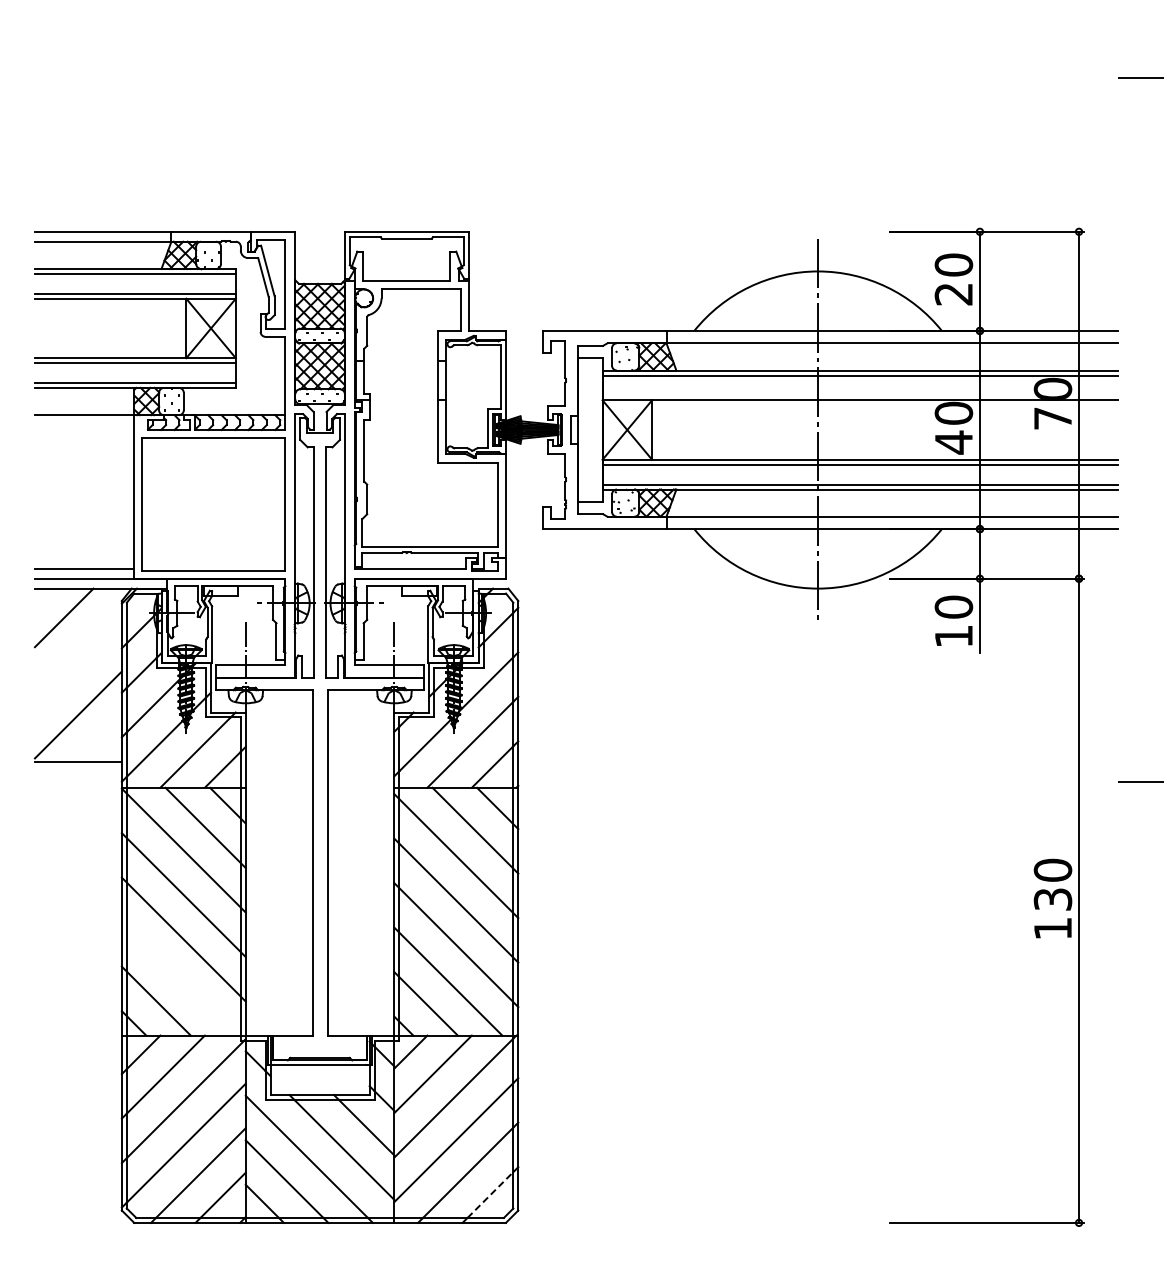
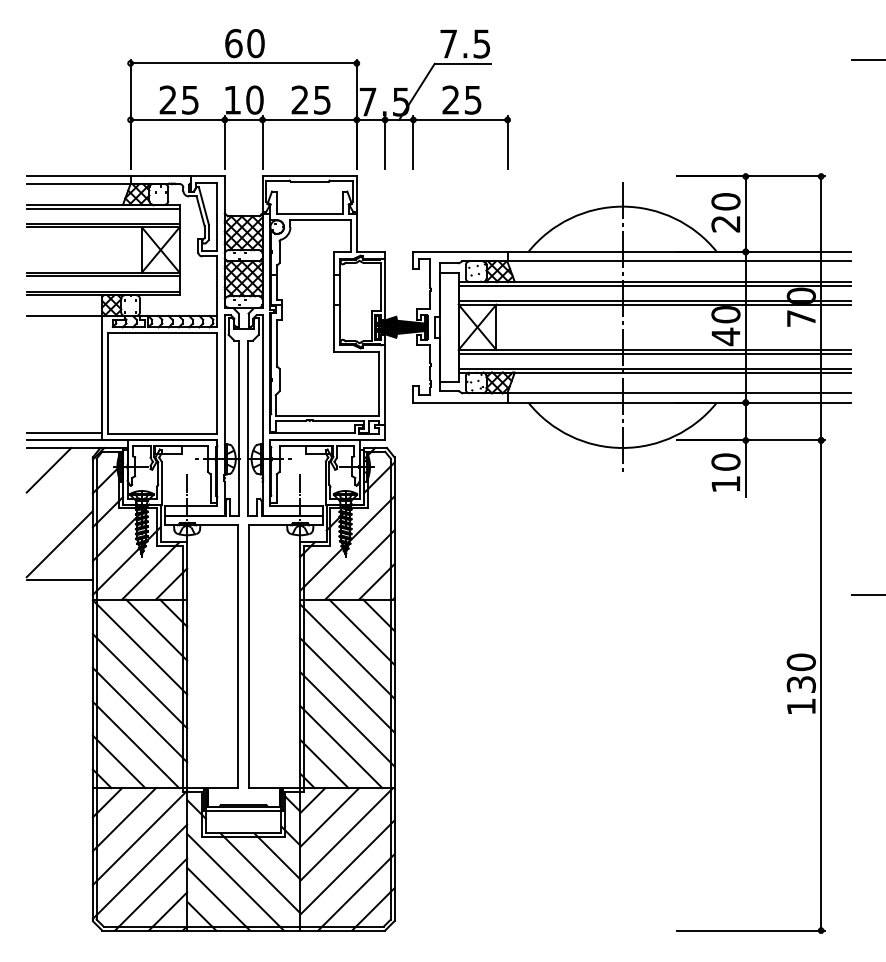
part: (418, 130) -> (318, 99), added
line: (859, 395) -> (654, 301), added
line: (178, 978) -> (135, 744), added
line: (490, 1194) -> (373, 909), dashed -> solid

